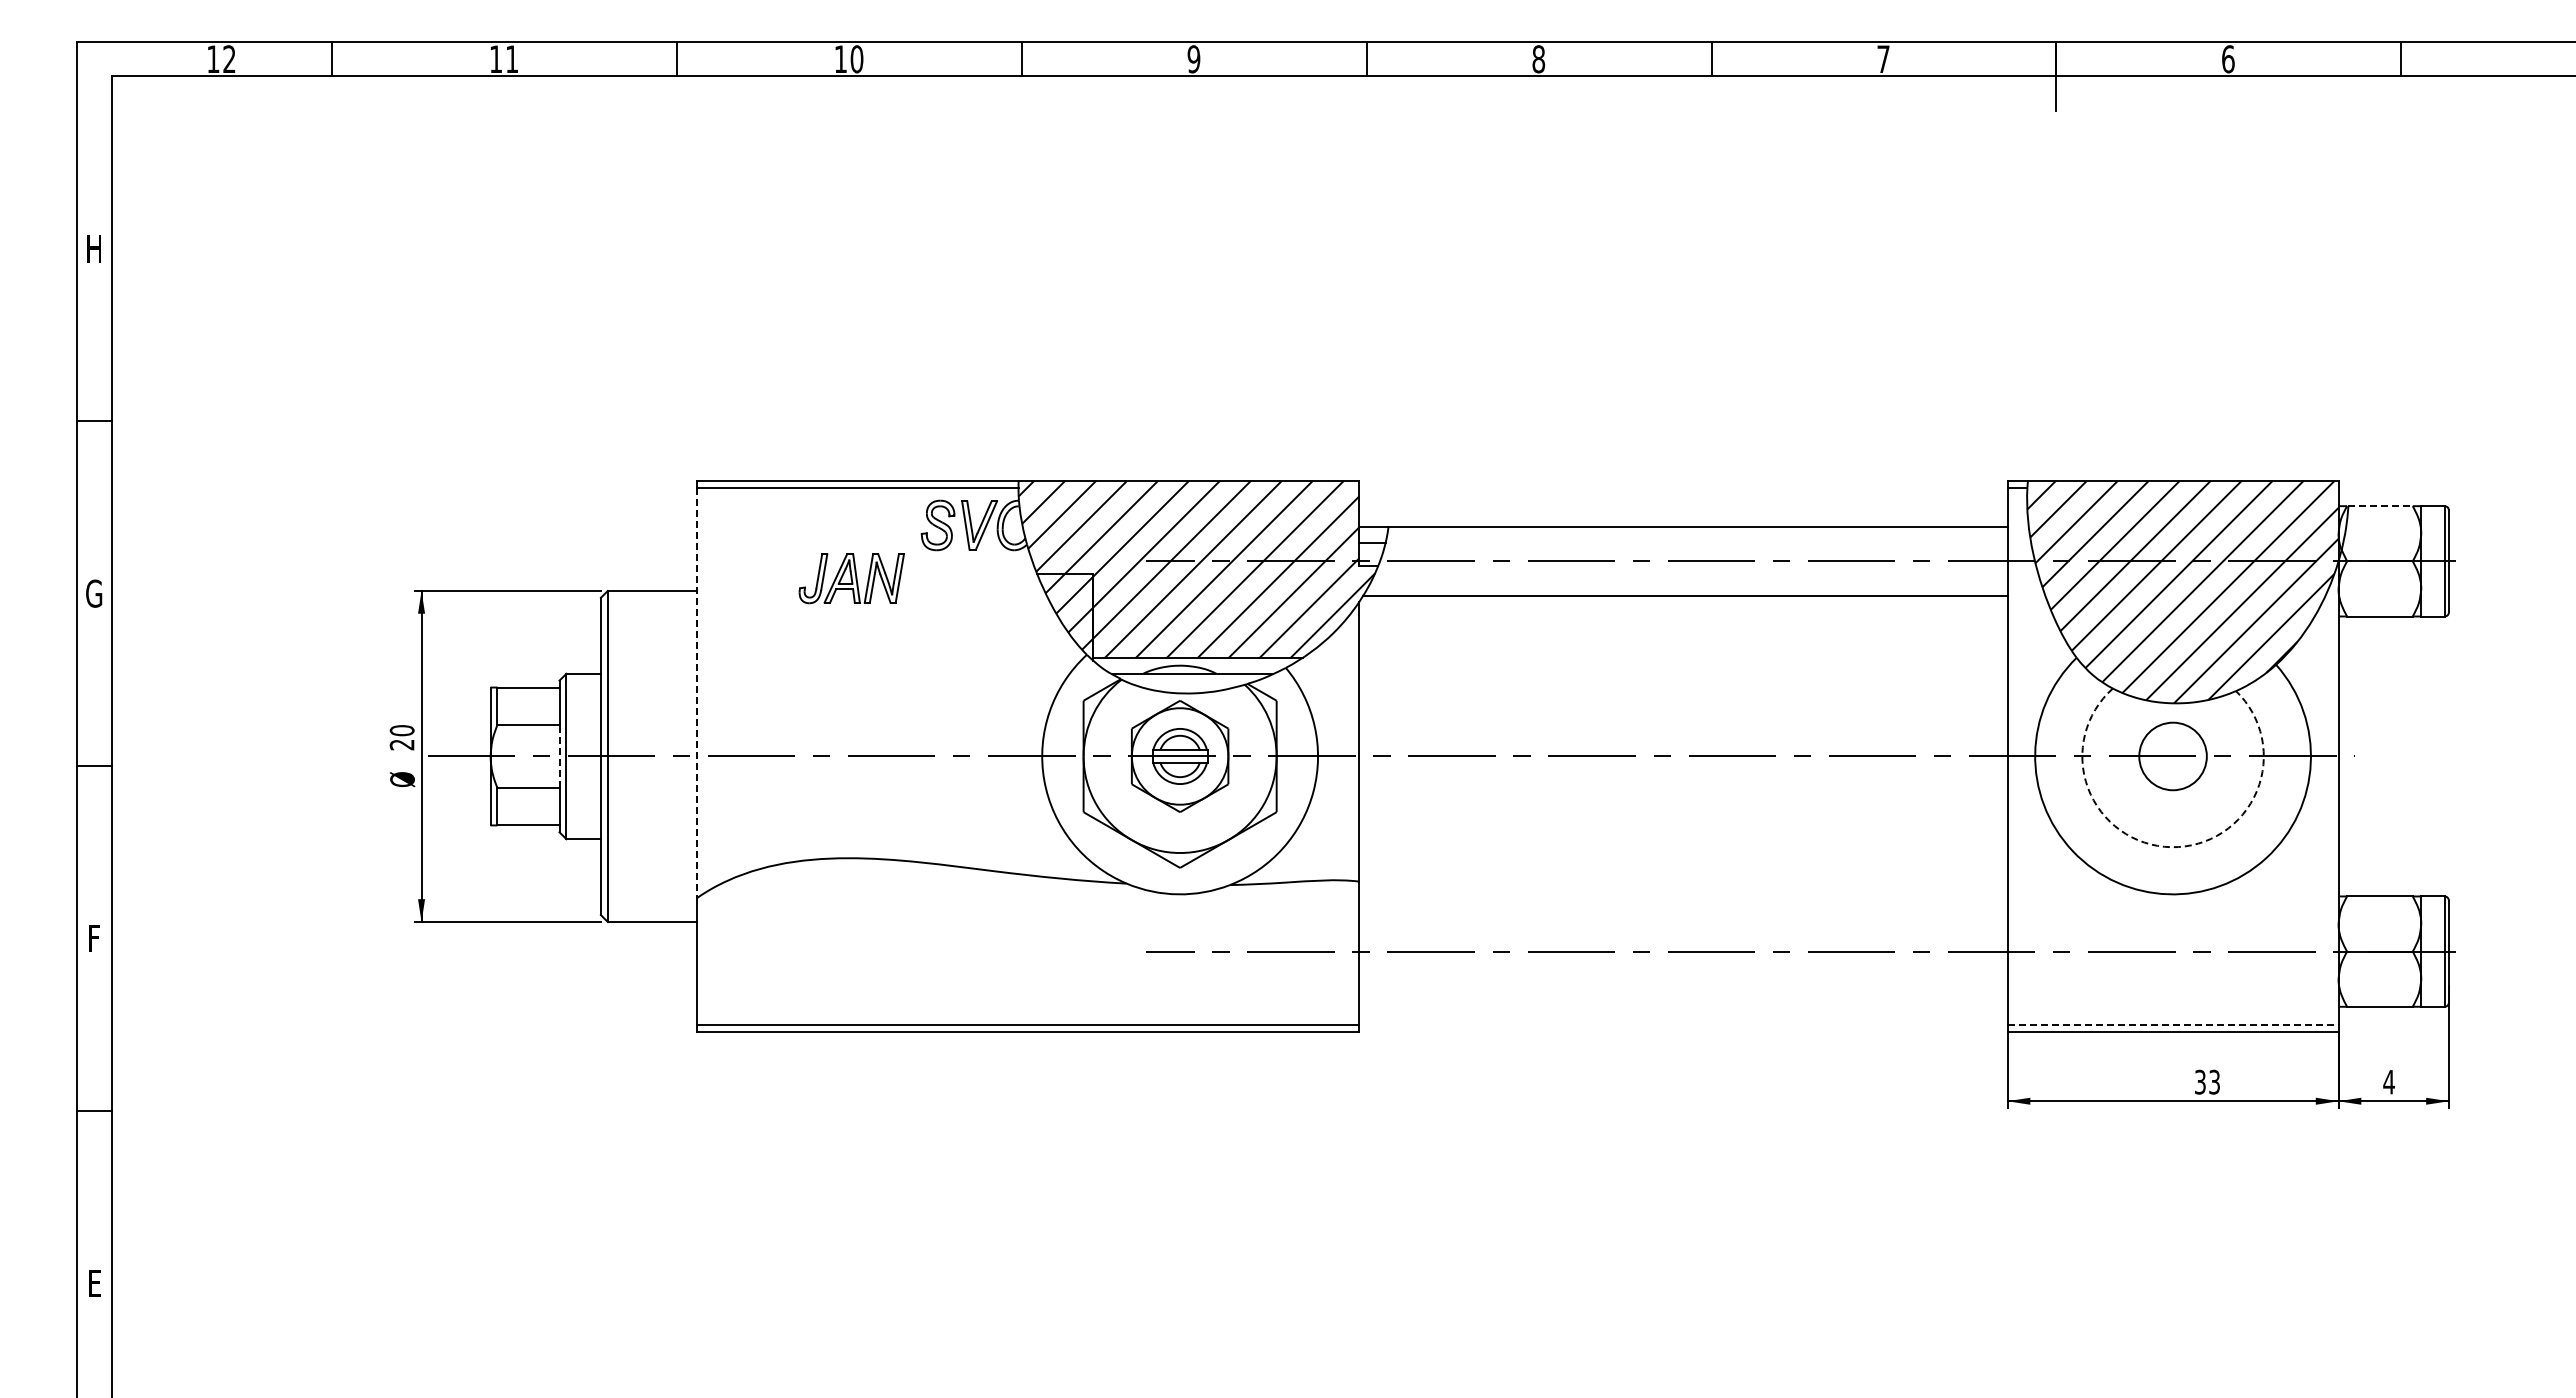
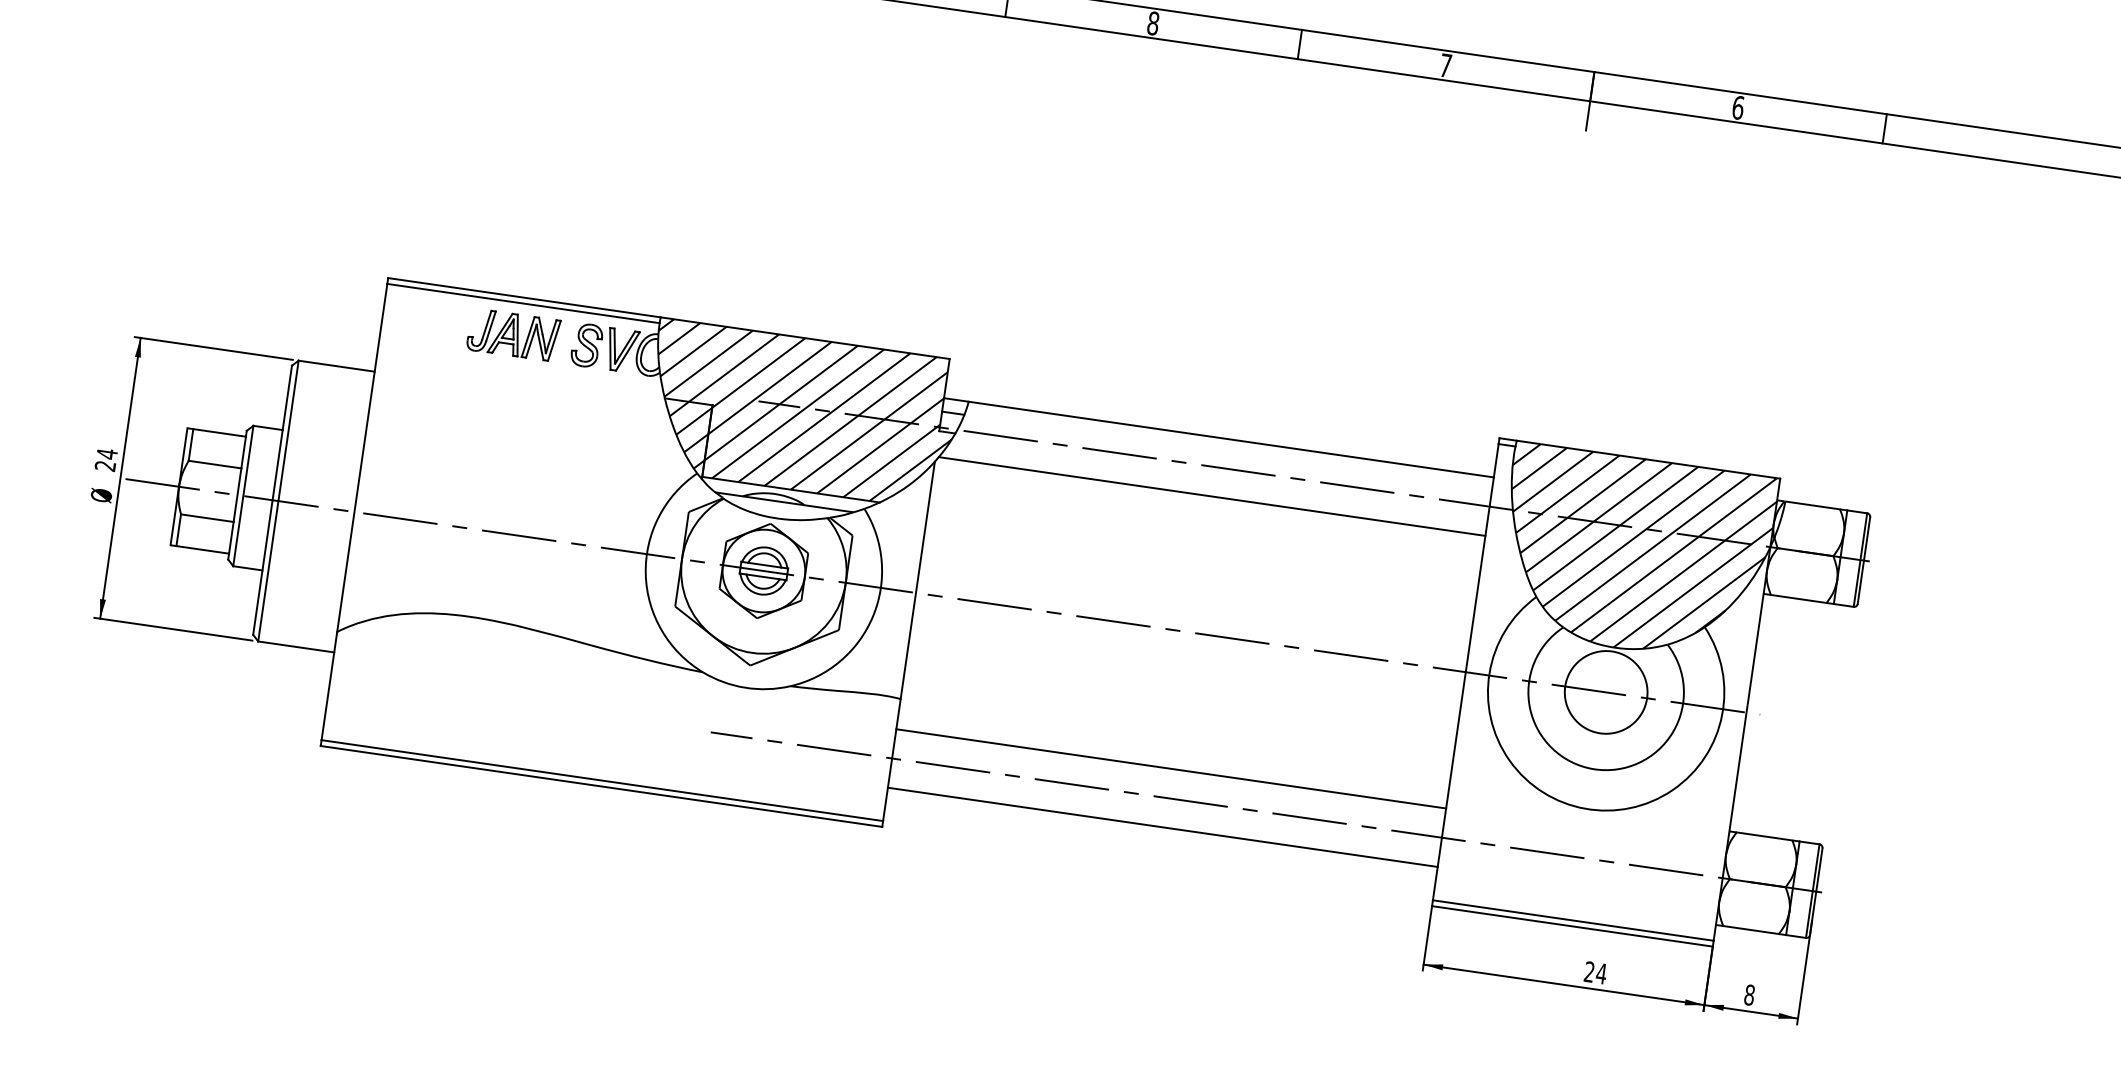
line: (2381, 506) -> (1813, 505), dashed -> solid
part: (851, 578) -> (513, 334), moved
line: (697, 693) -> (362, 458), dashed -> solid
text: (401, 730) -> (106, 453), 20 -> 24
line: (559, 756) -> (237, 495), dashed -> solid
circle: (2172, 756) -> (1605, 692), size x1.43
arc: (2171, 847) -> (1593, 769), dashed -> solid
line: (1683, 917) -> (1171, 769), added
line: (1683, 986) -> (1162, 827), added
line: (2173, 1025) -> (1573, 920), dashed -> solid
text: (2207, 1081) -> (1595, 972), 33 -> 24
text: (2388, 1081) -> (1749, 994), 4 -> 8

